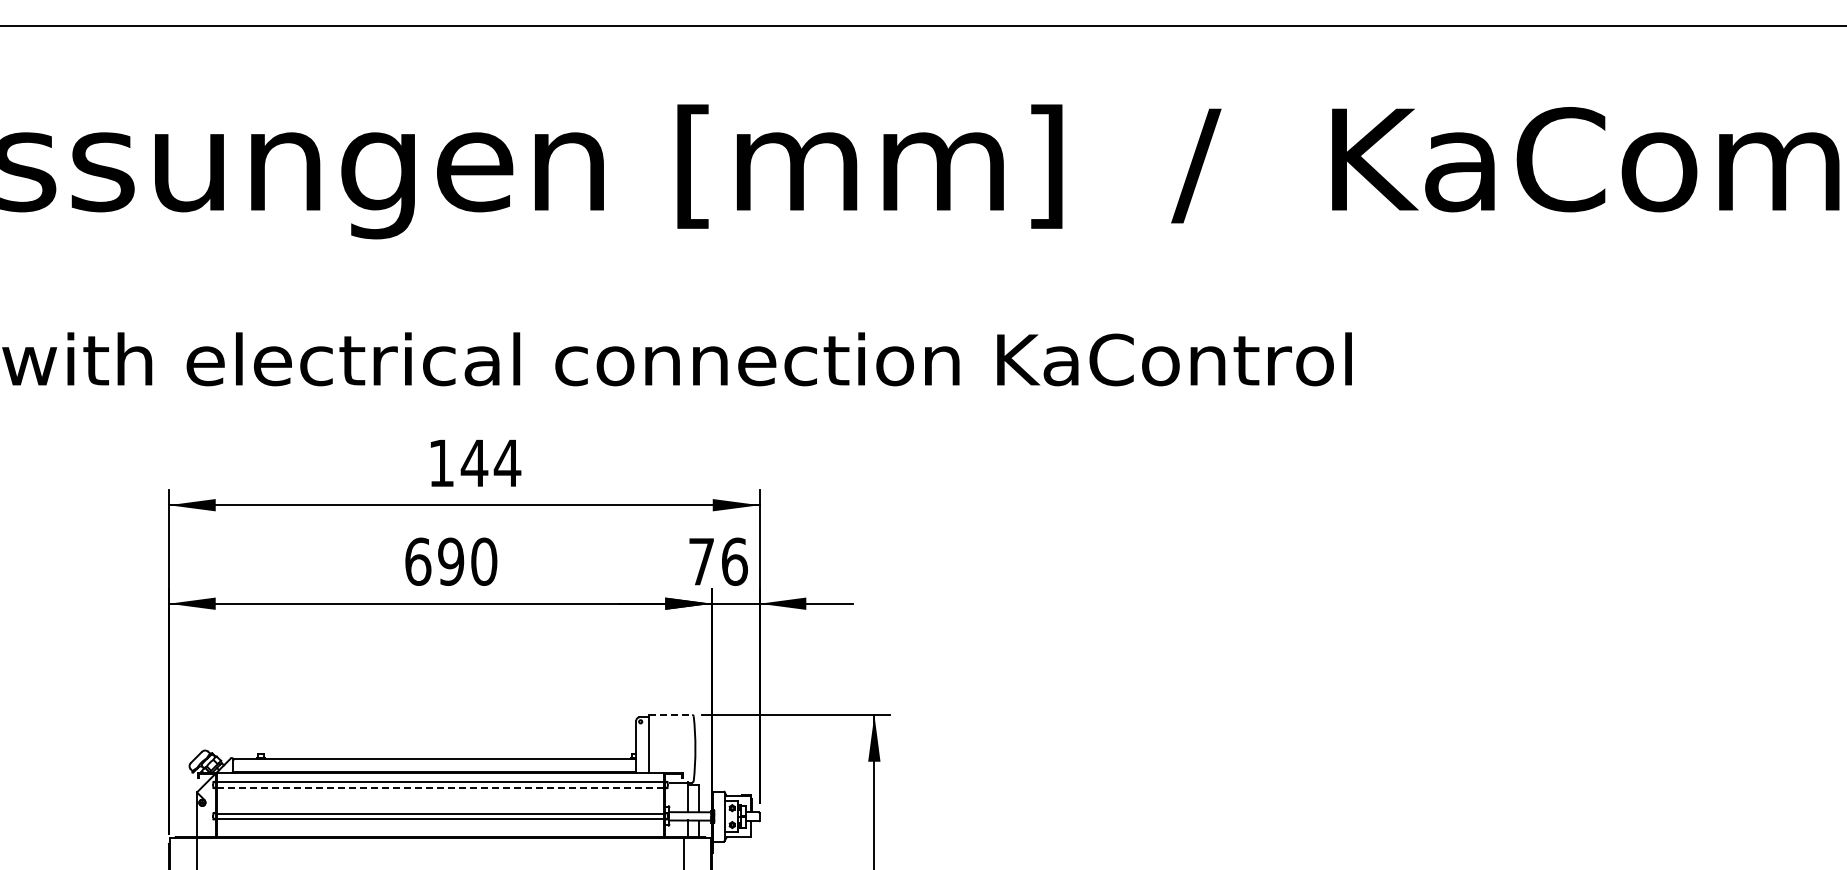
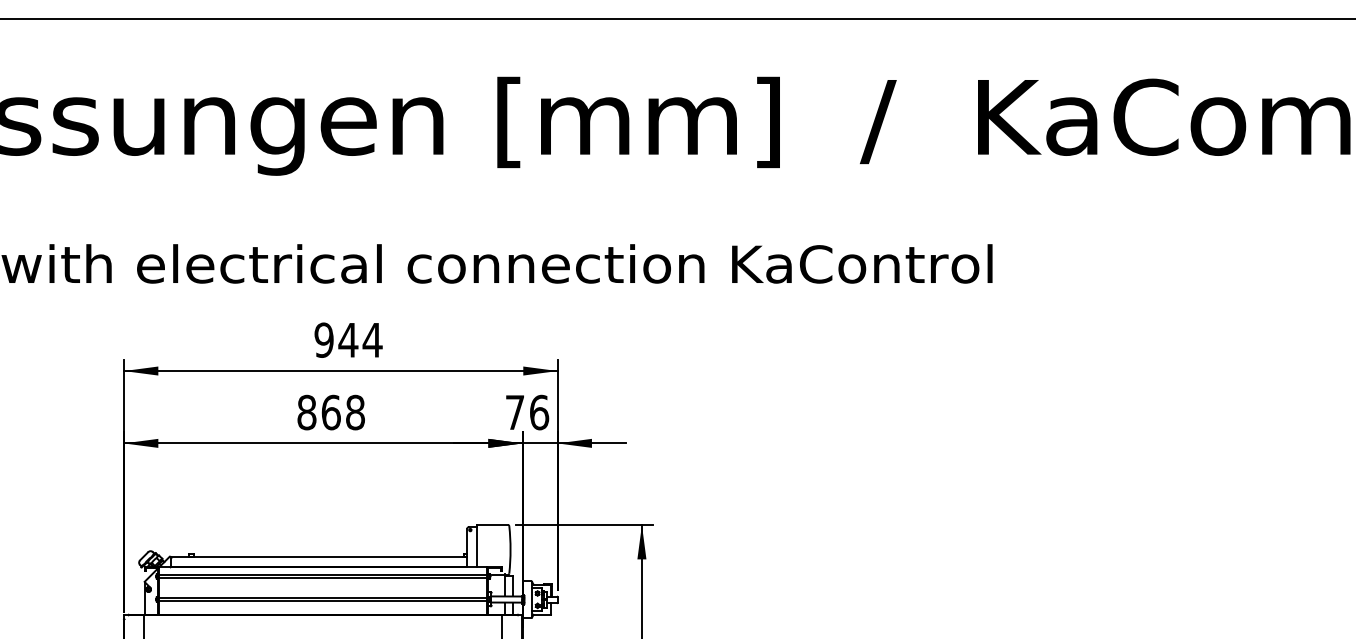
text: (441, 463) -> (324, 340), 144 -> 944
text: (451, 561) -> (331, 412), 690 -> 868
line: (671, 714) -> (492, 524), dashed -> solid
line: (441, 787) -> (324, 578), dashed -> solid

